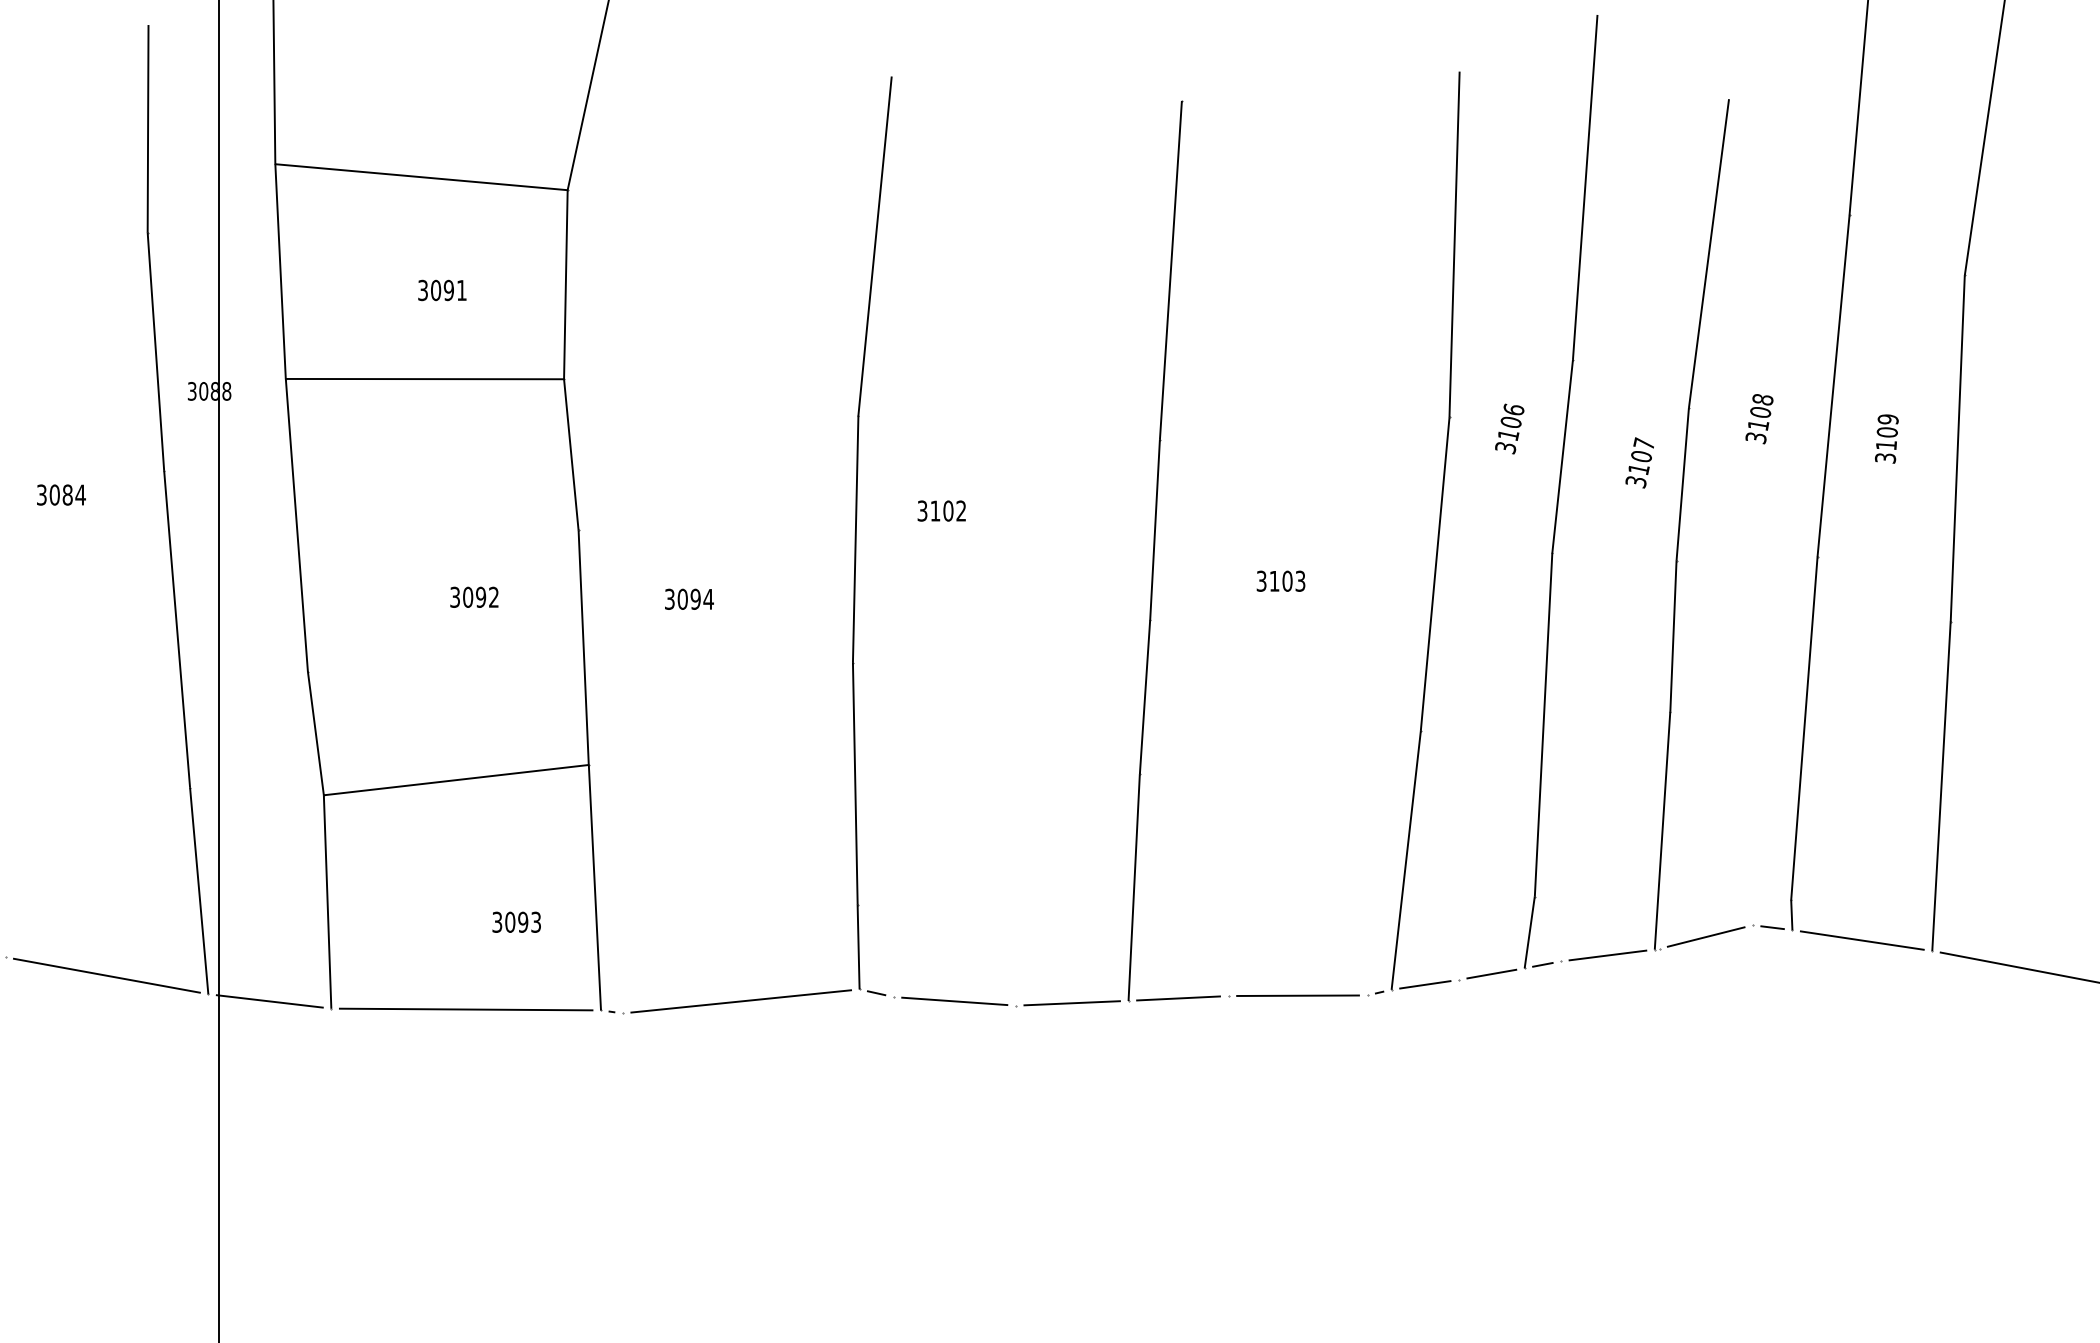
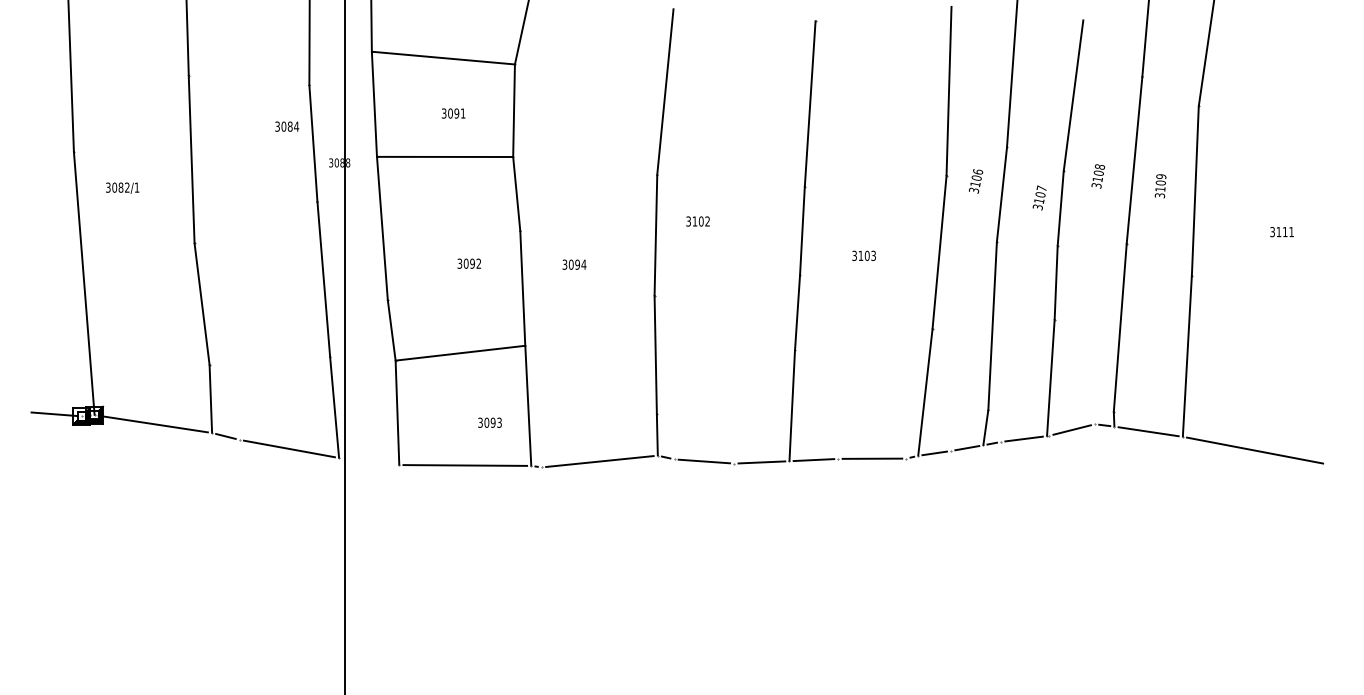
text: (62, 494) -> (287, 126), moved
line: (270, 1001) -> (369, 461), removed

